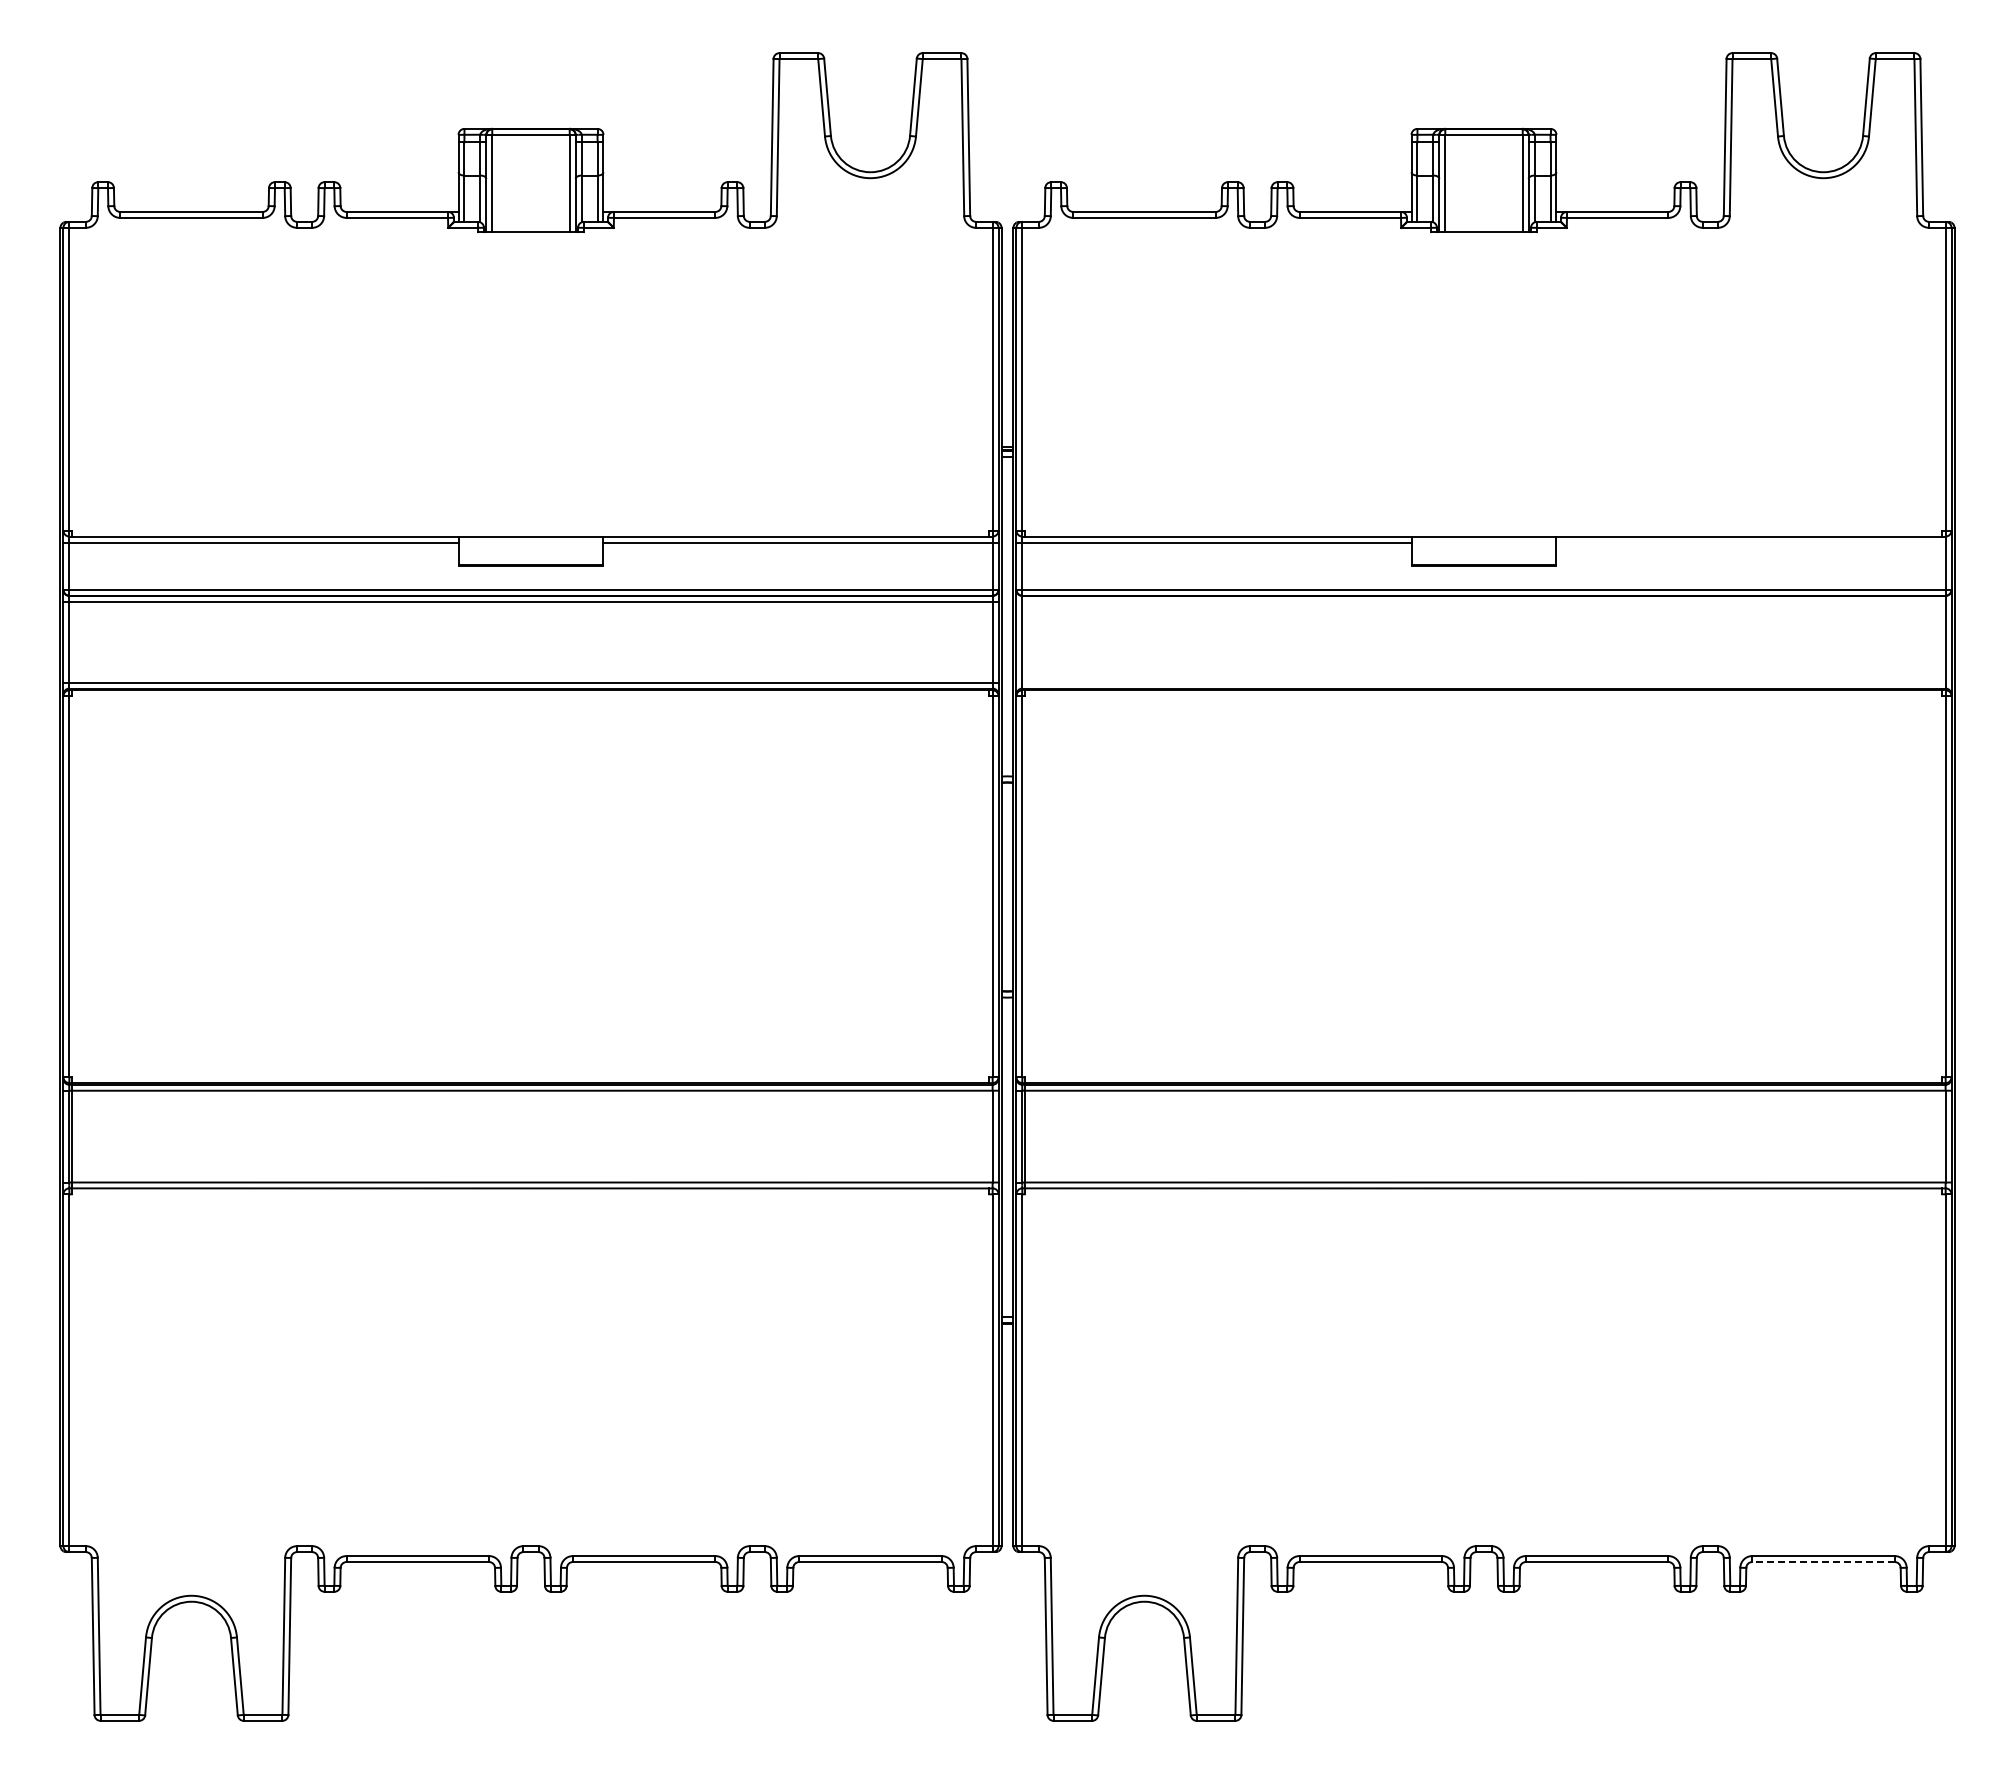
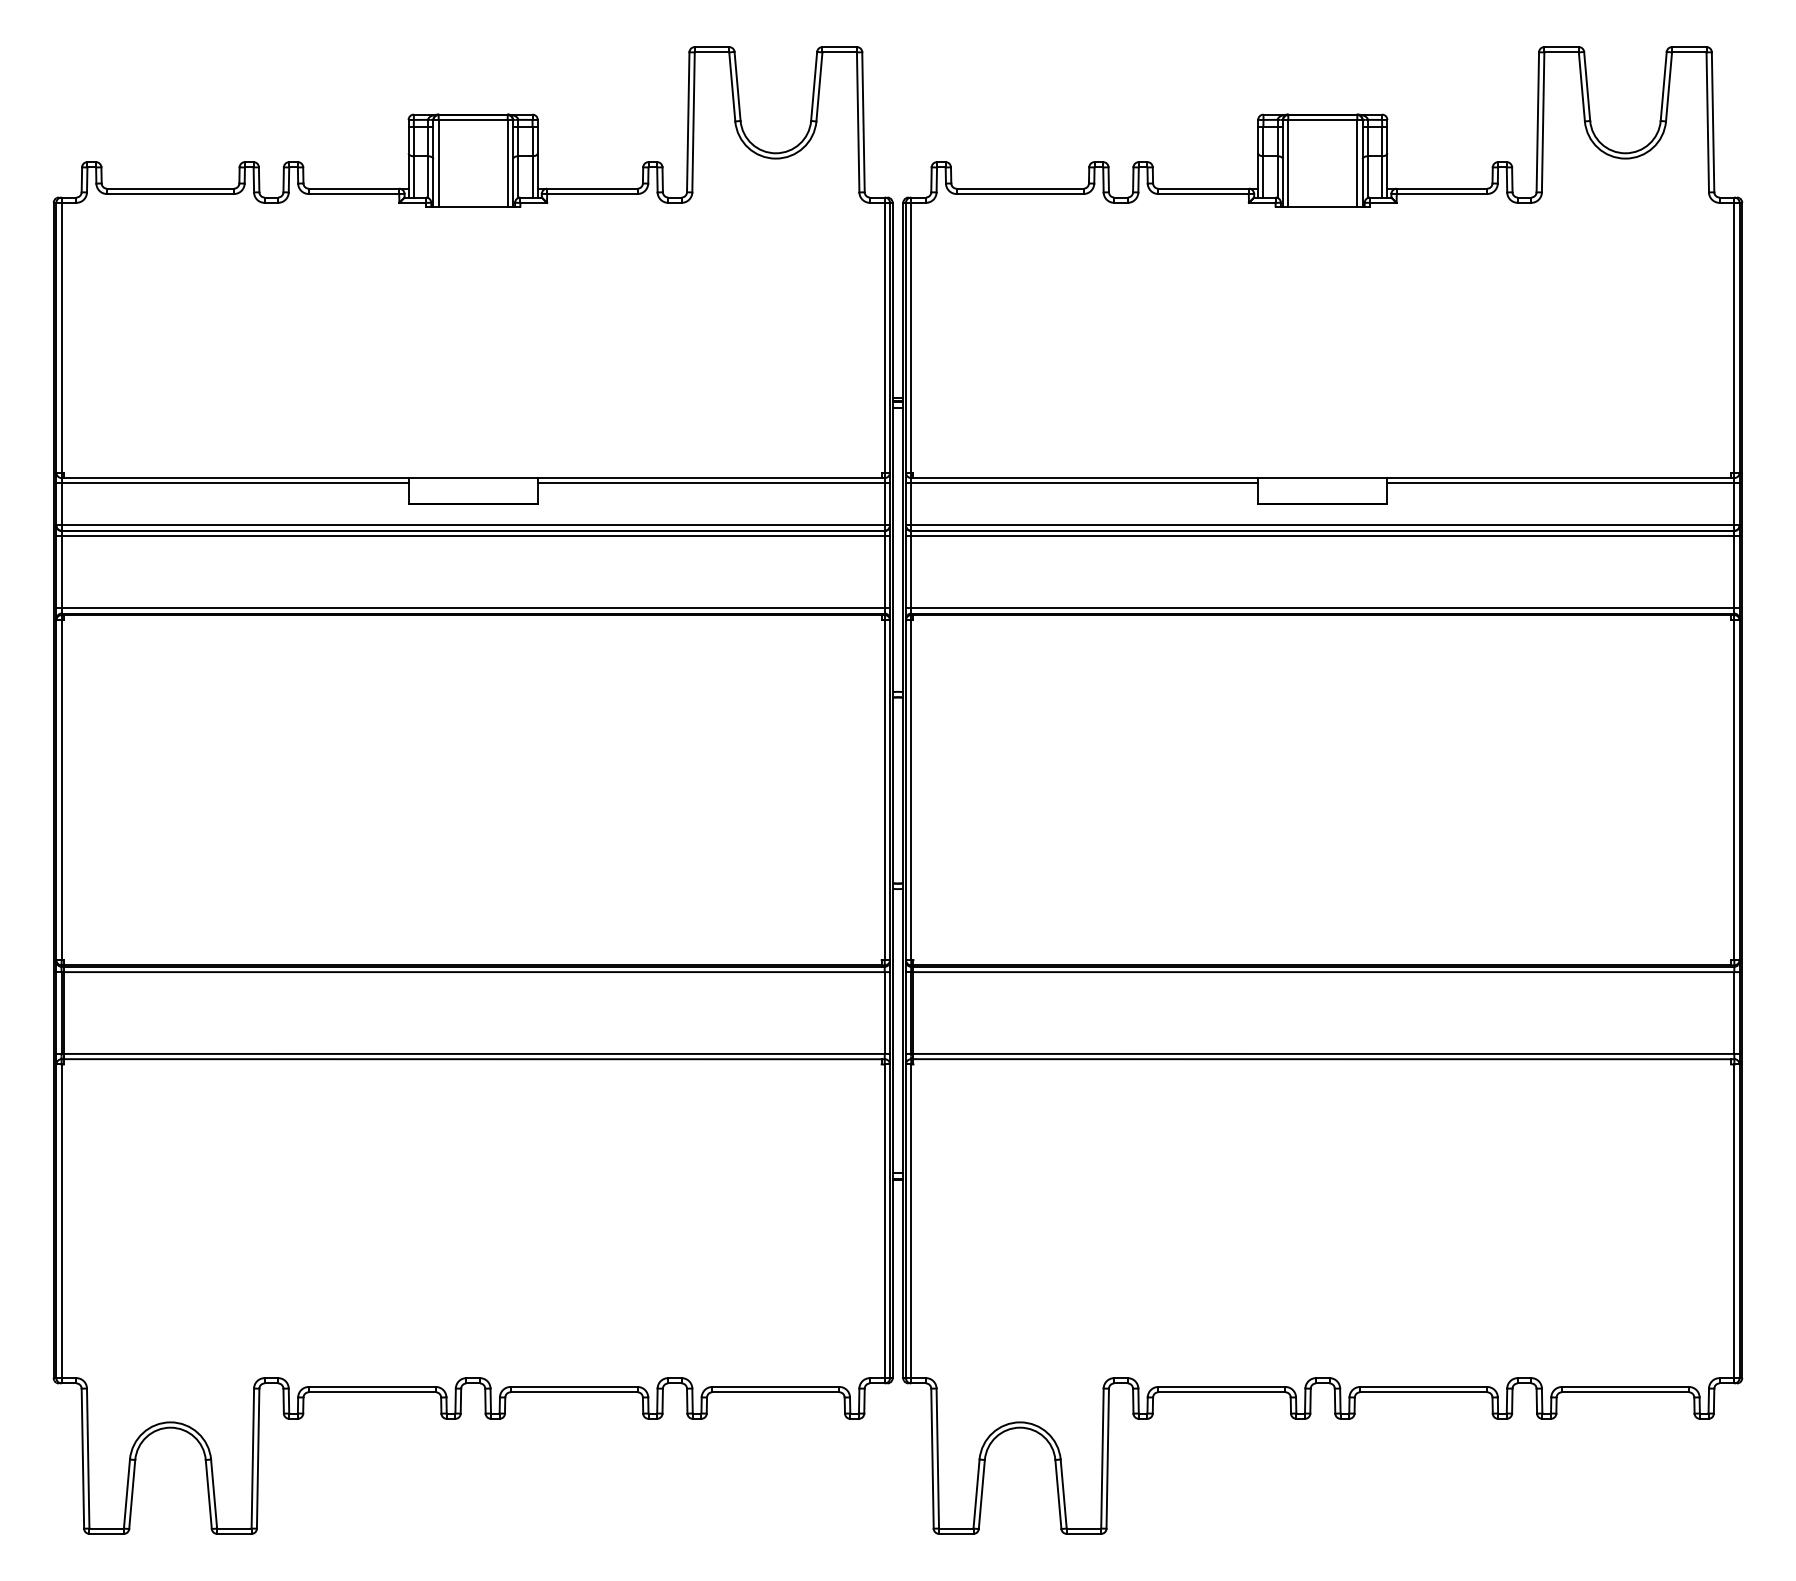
line: (1753, 542) -> (1563, 483), added
line: (1483, 601) -> (1322, 535), added
line: (1483, 682) -> (1322, 608), added
line: (1823, 1562) -> (1625, 1392), dashed -> solid

